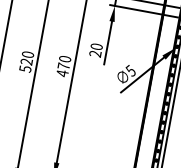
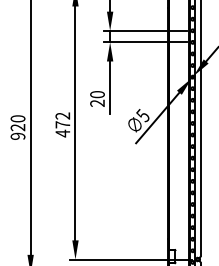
text: (64, 58) -> (62, 115), 470 -> 472
text: (24, 69) -> (17, 136), 520 -> 920

